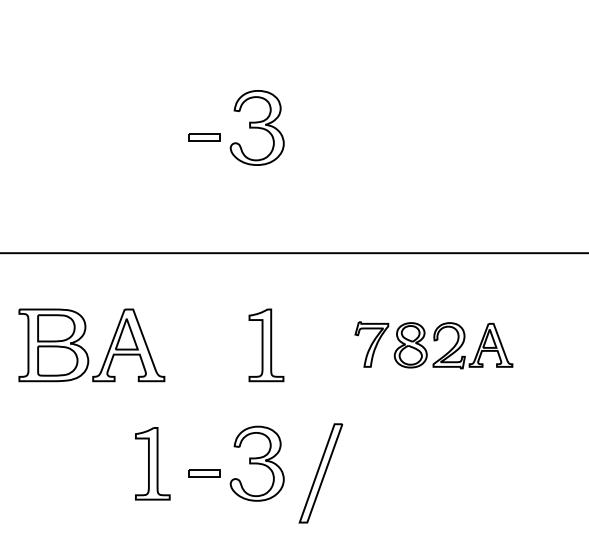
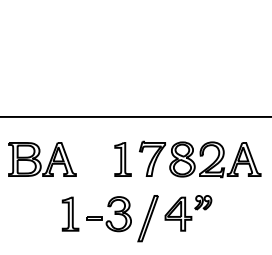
part: (234, 128) -> (108, 59), removed
part: (434, 345) -> (200, 159), size x1.67
part: (408, 462) -> (188, 213), added

